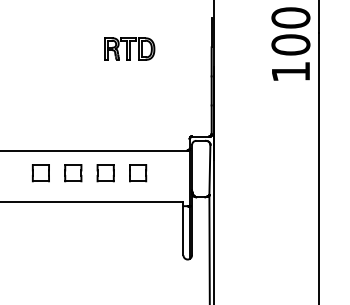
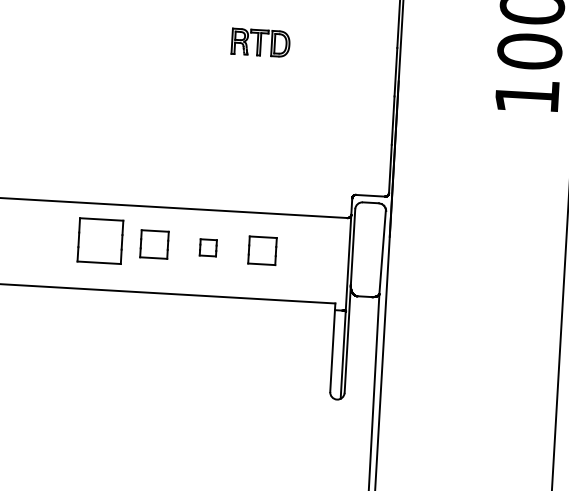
part: (129, 48) -> (260, 41), size x0.7
part: (40, 173) -> (99, 241), size x1.6
part: (105, 173) -> (208, 248), size x0.6

